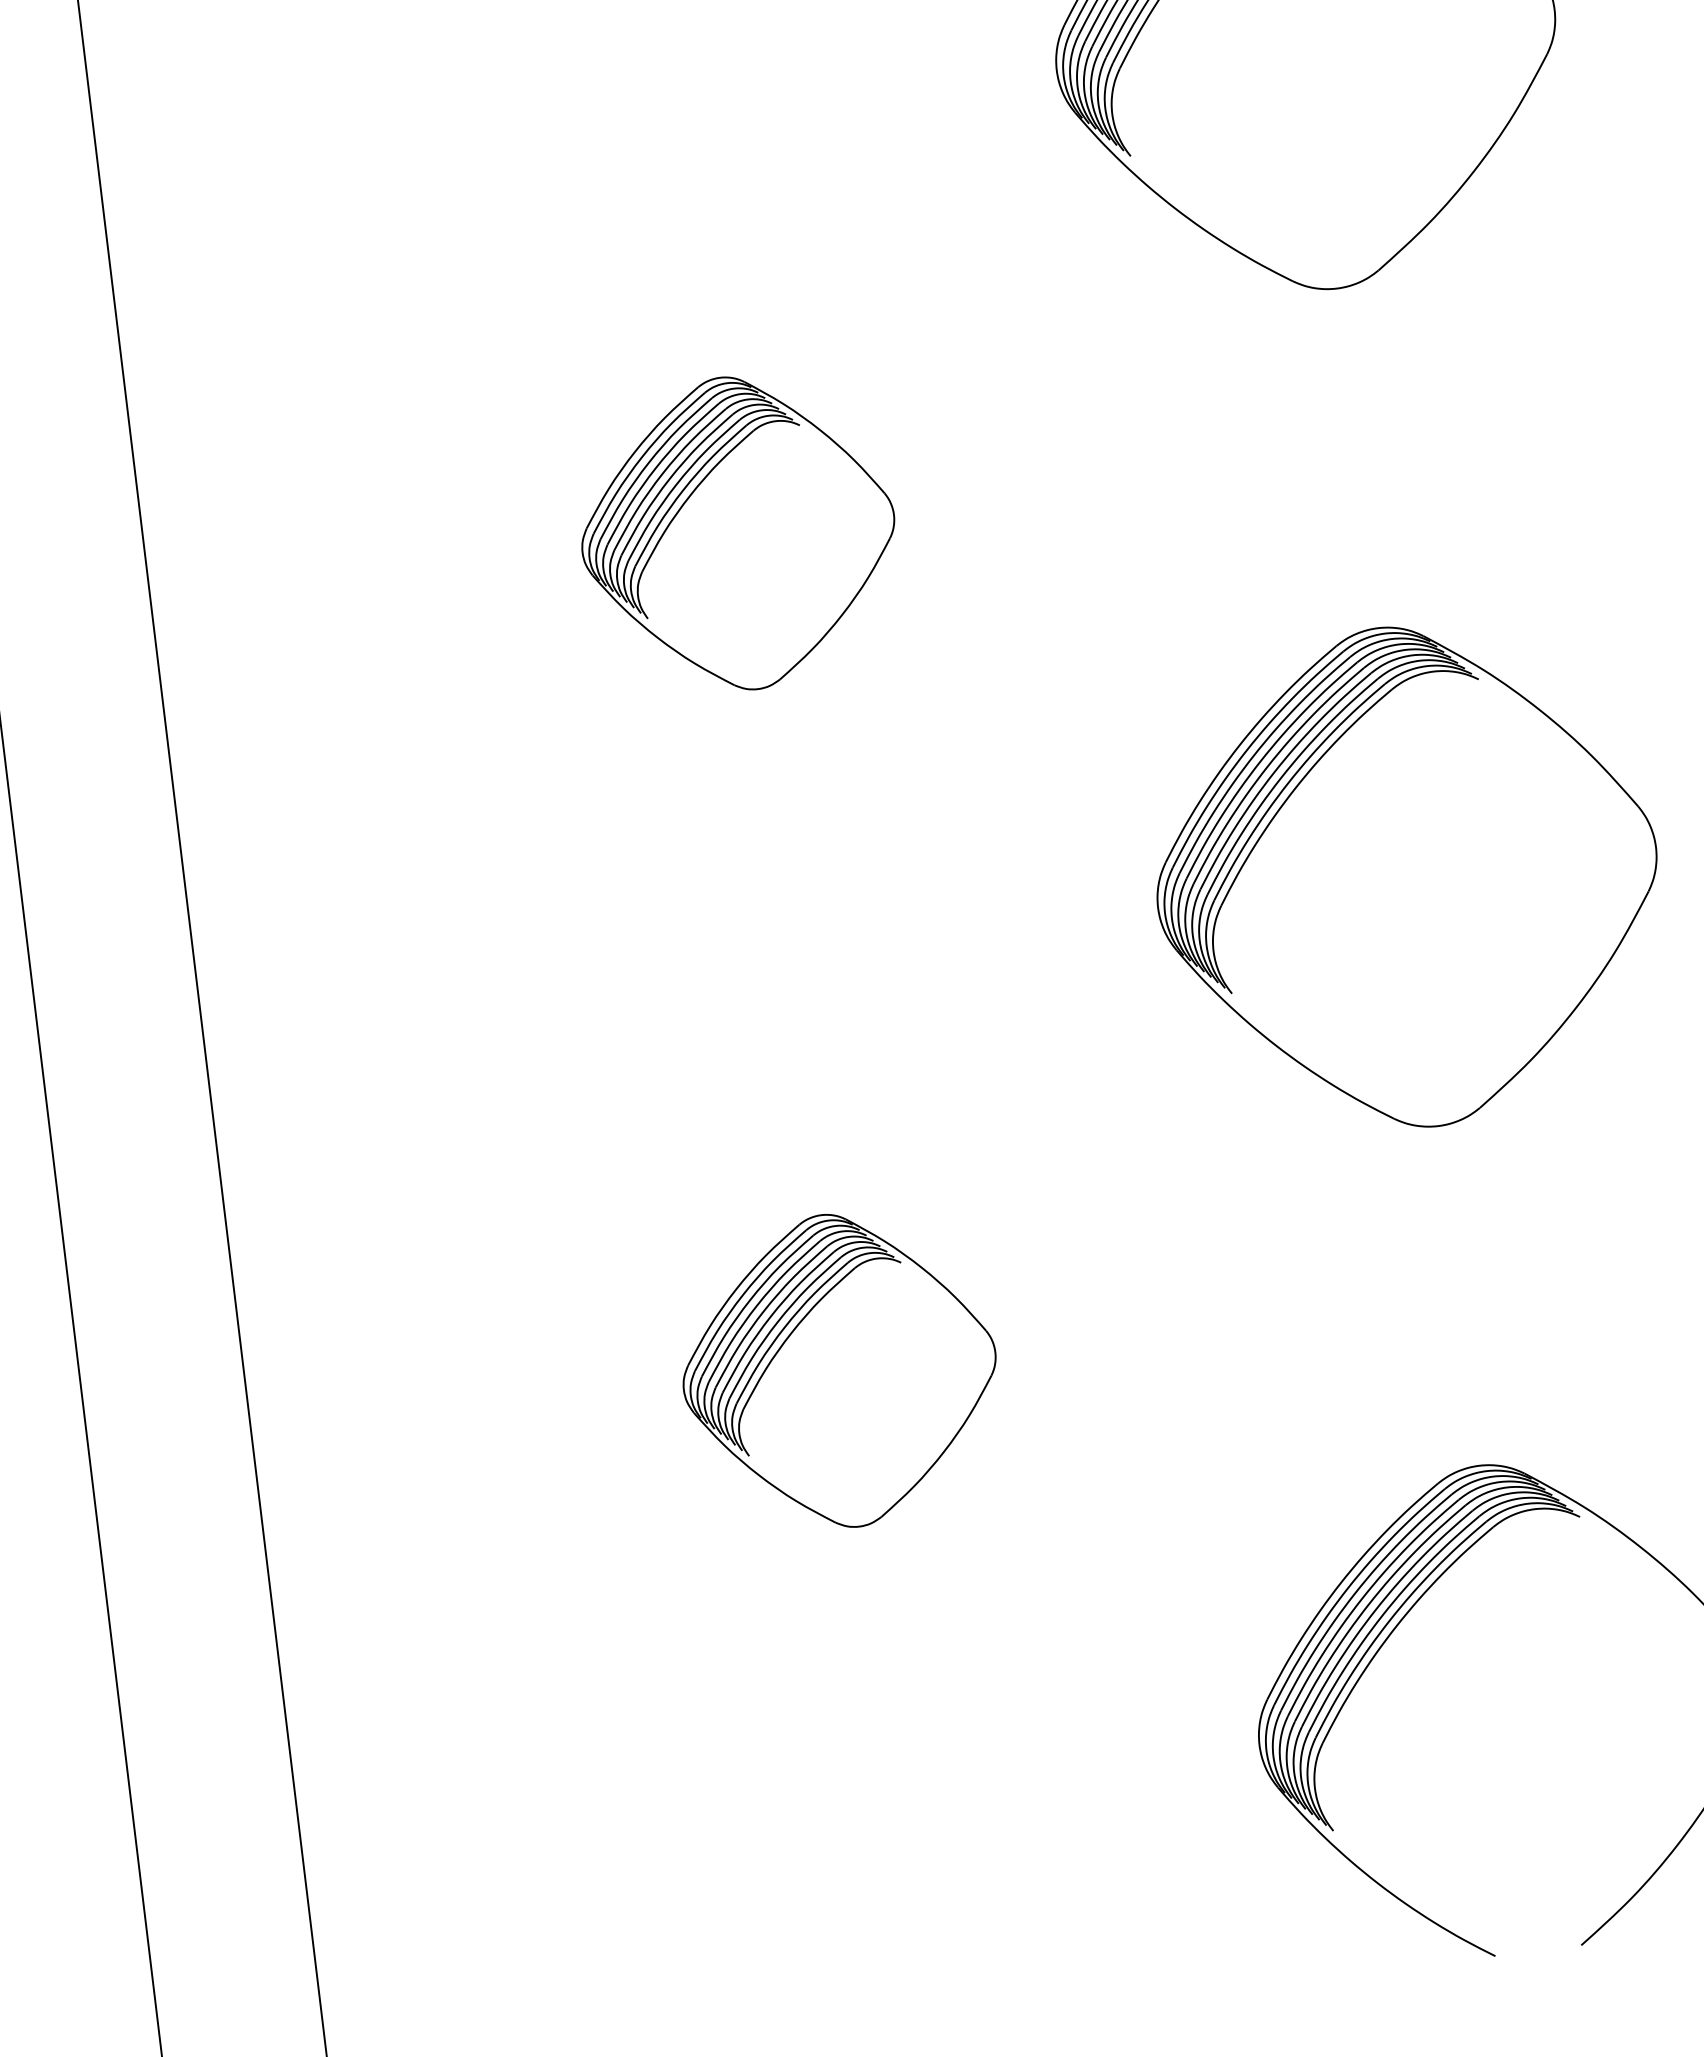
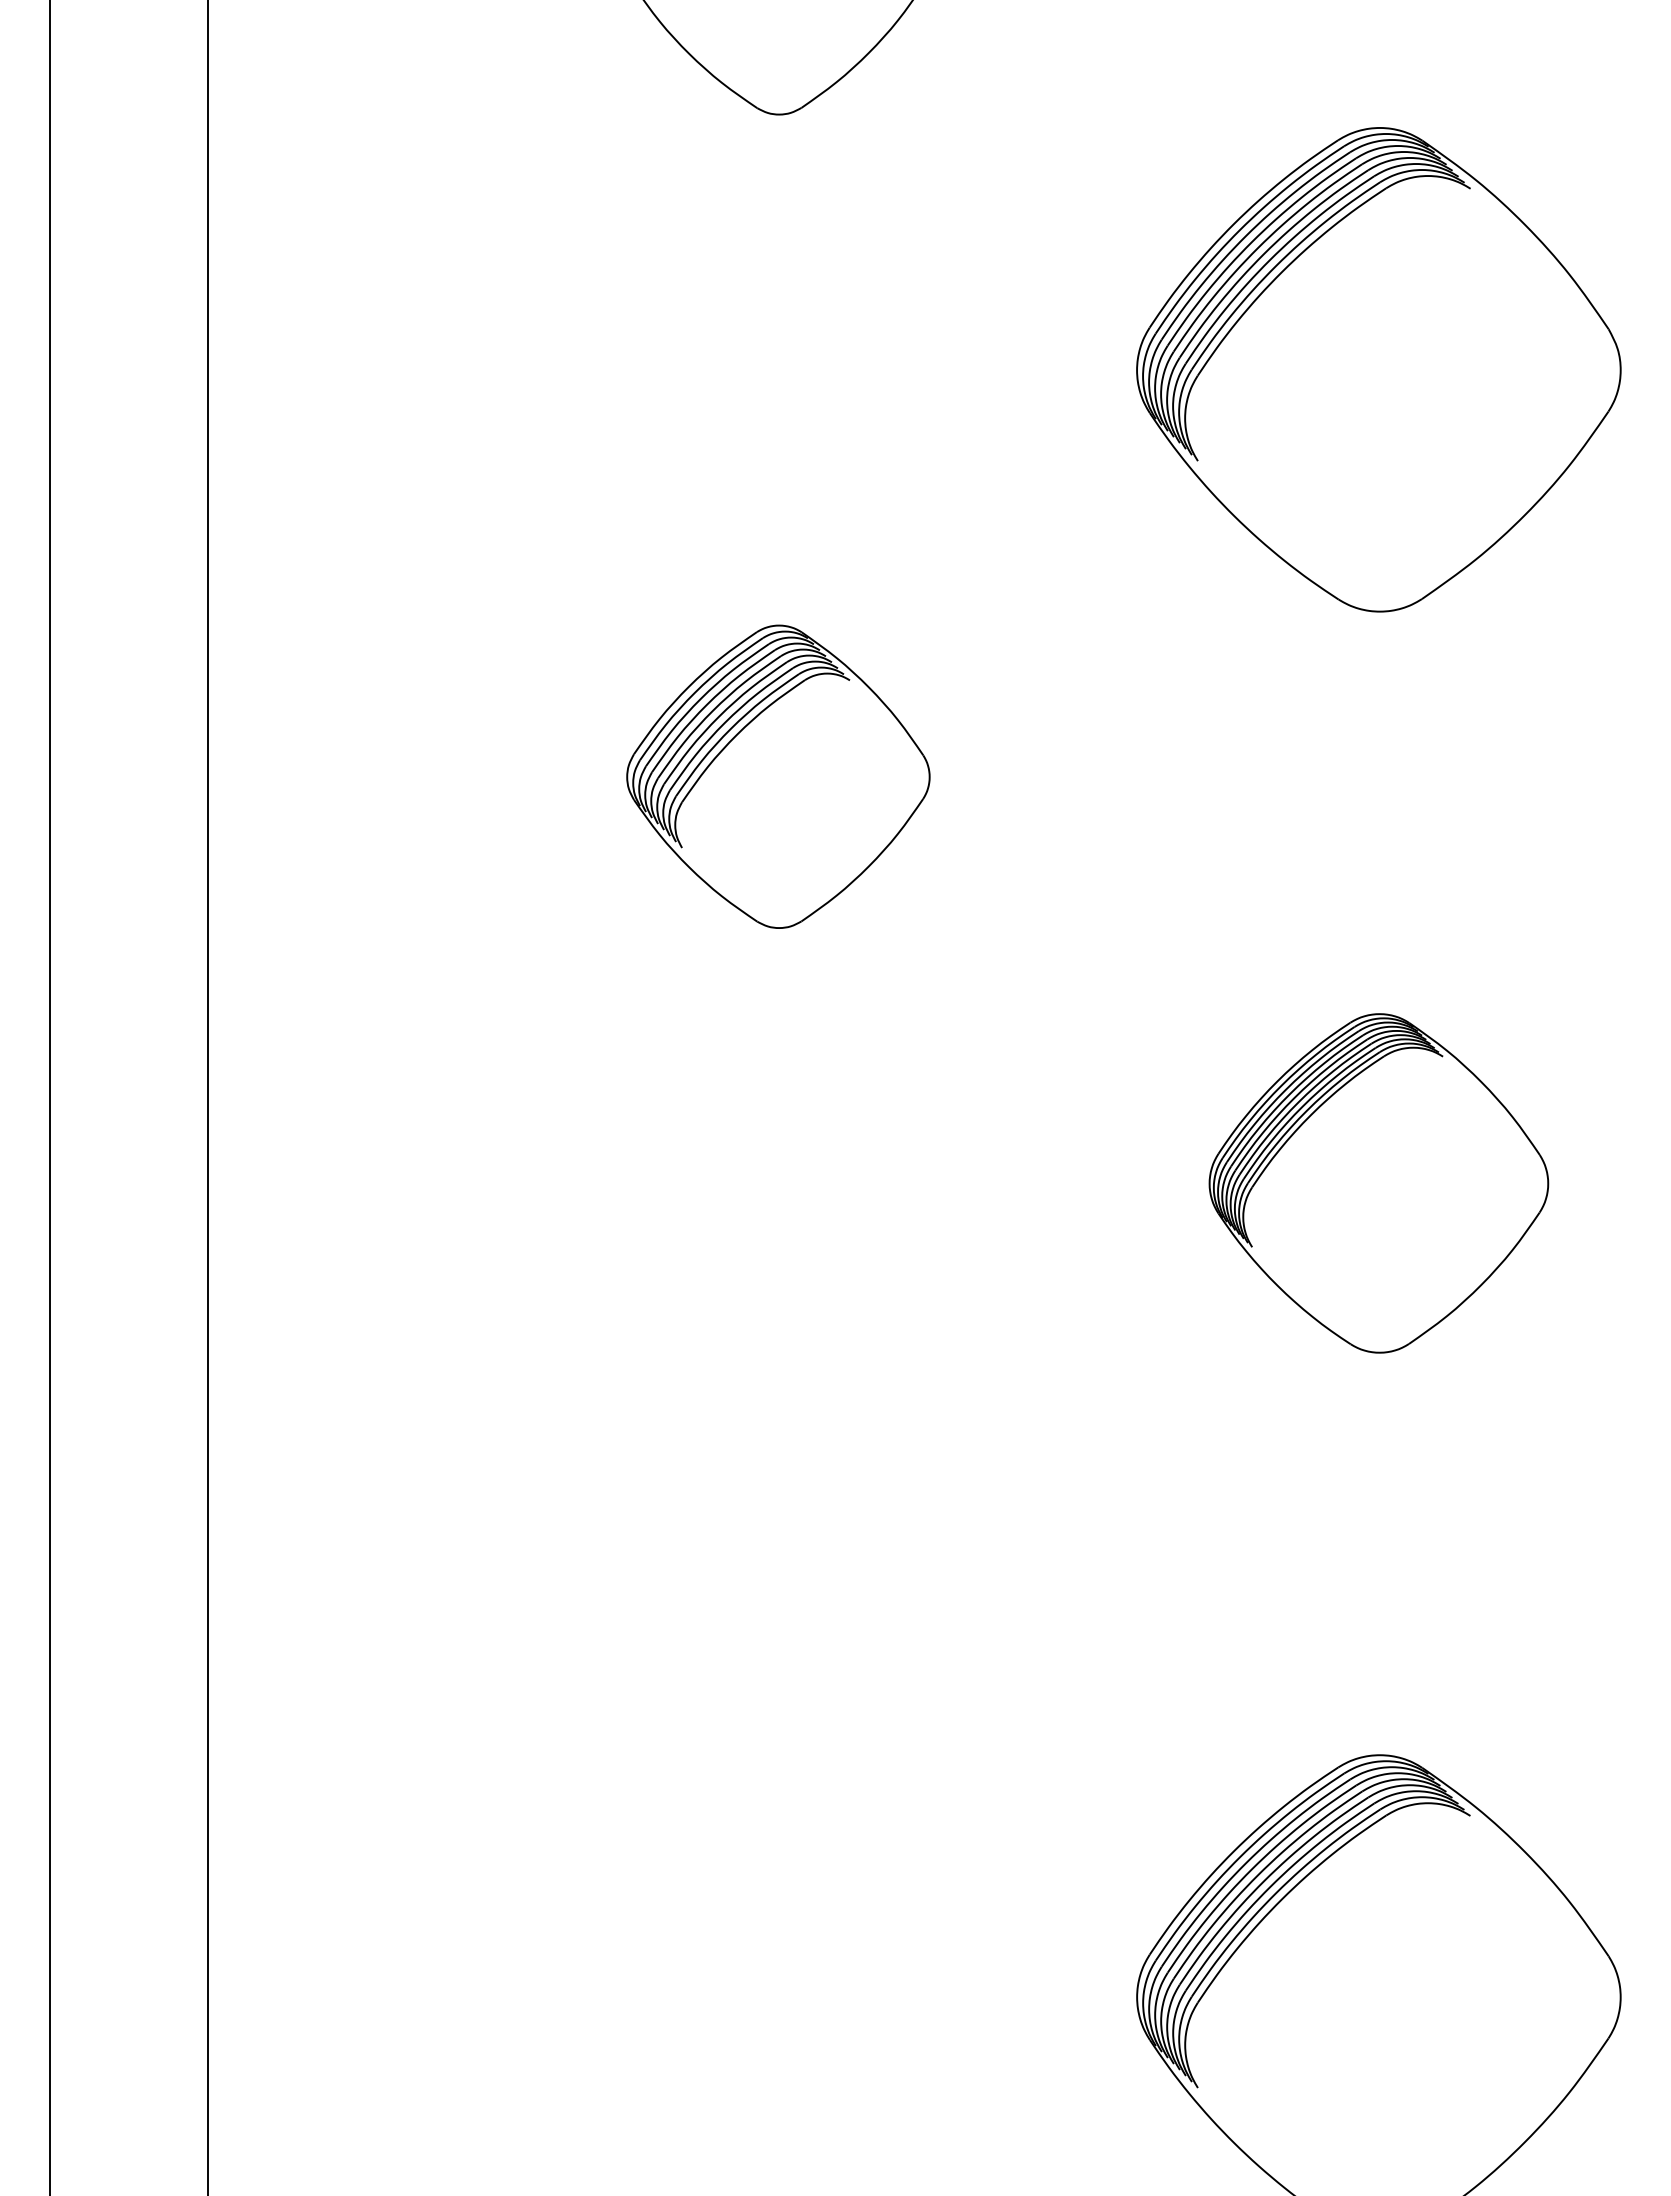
part: (1406, 877) -> (1378, 1183), size x0.7
part: (839, 1371) -> (778, 1590), removed

